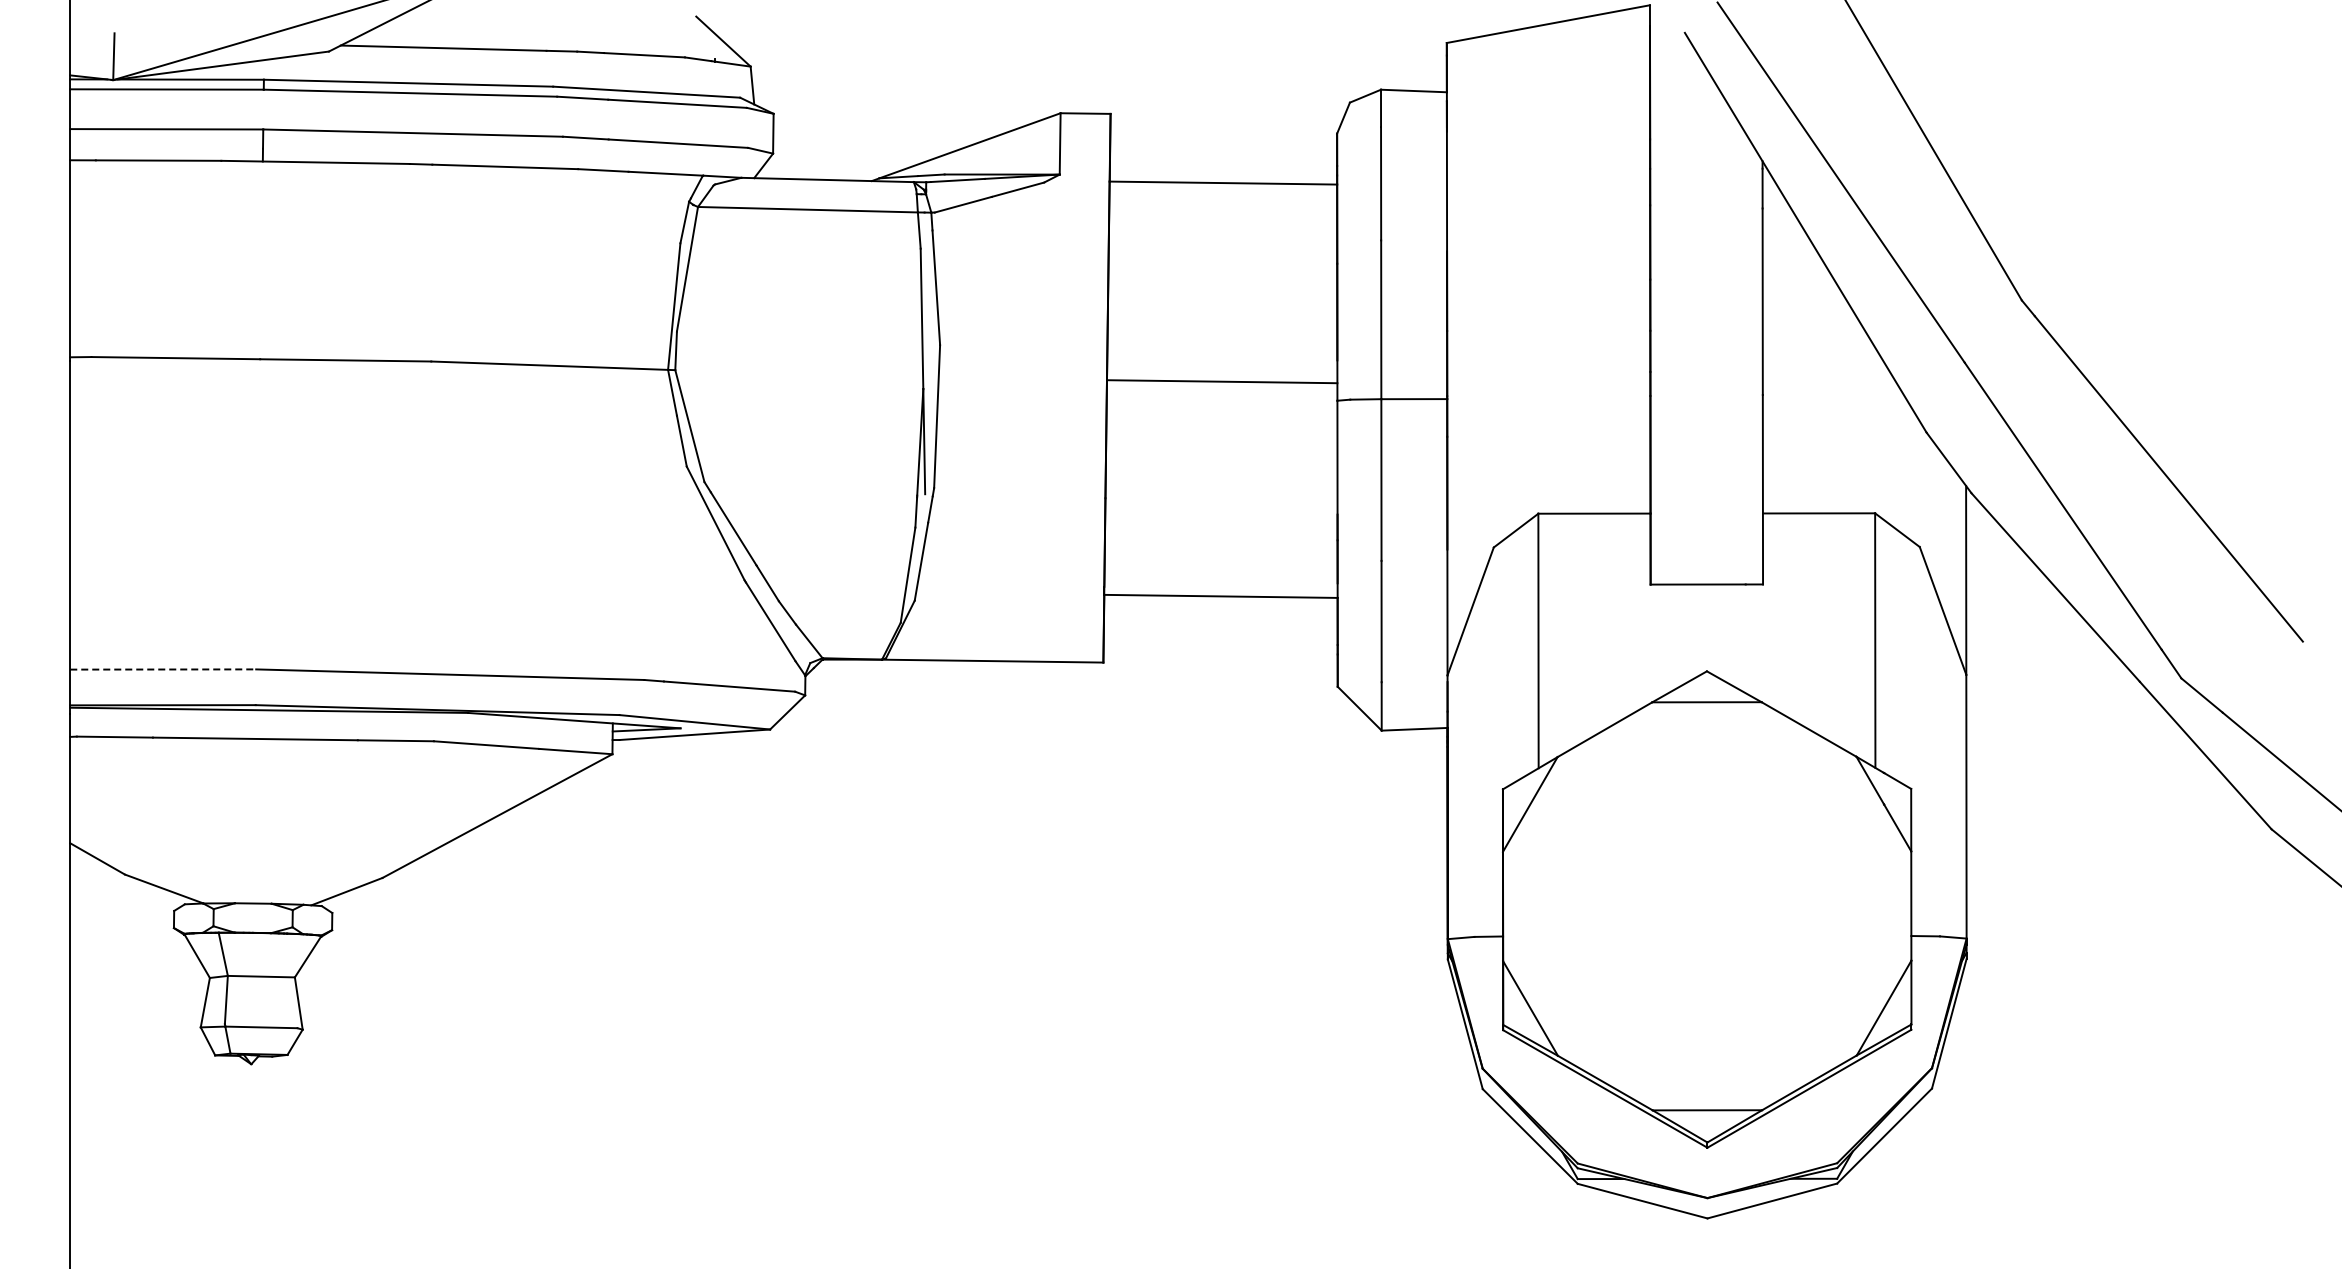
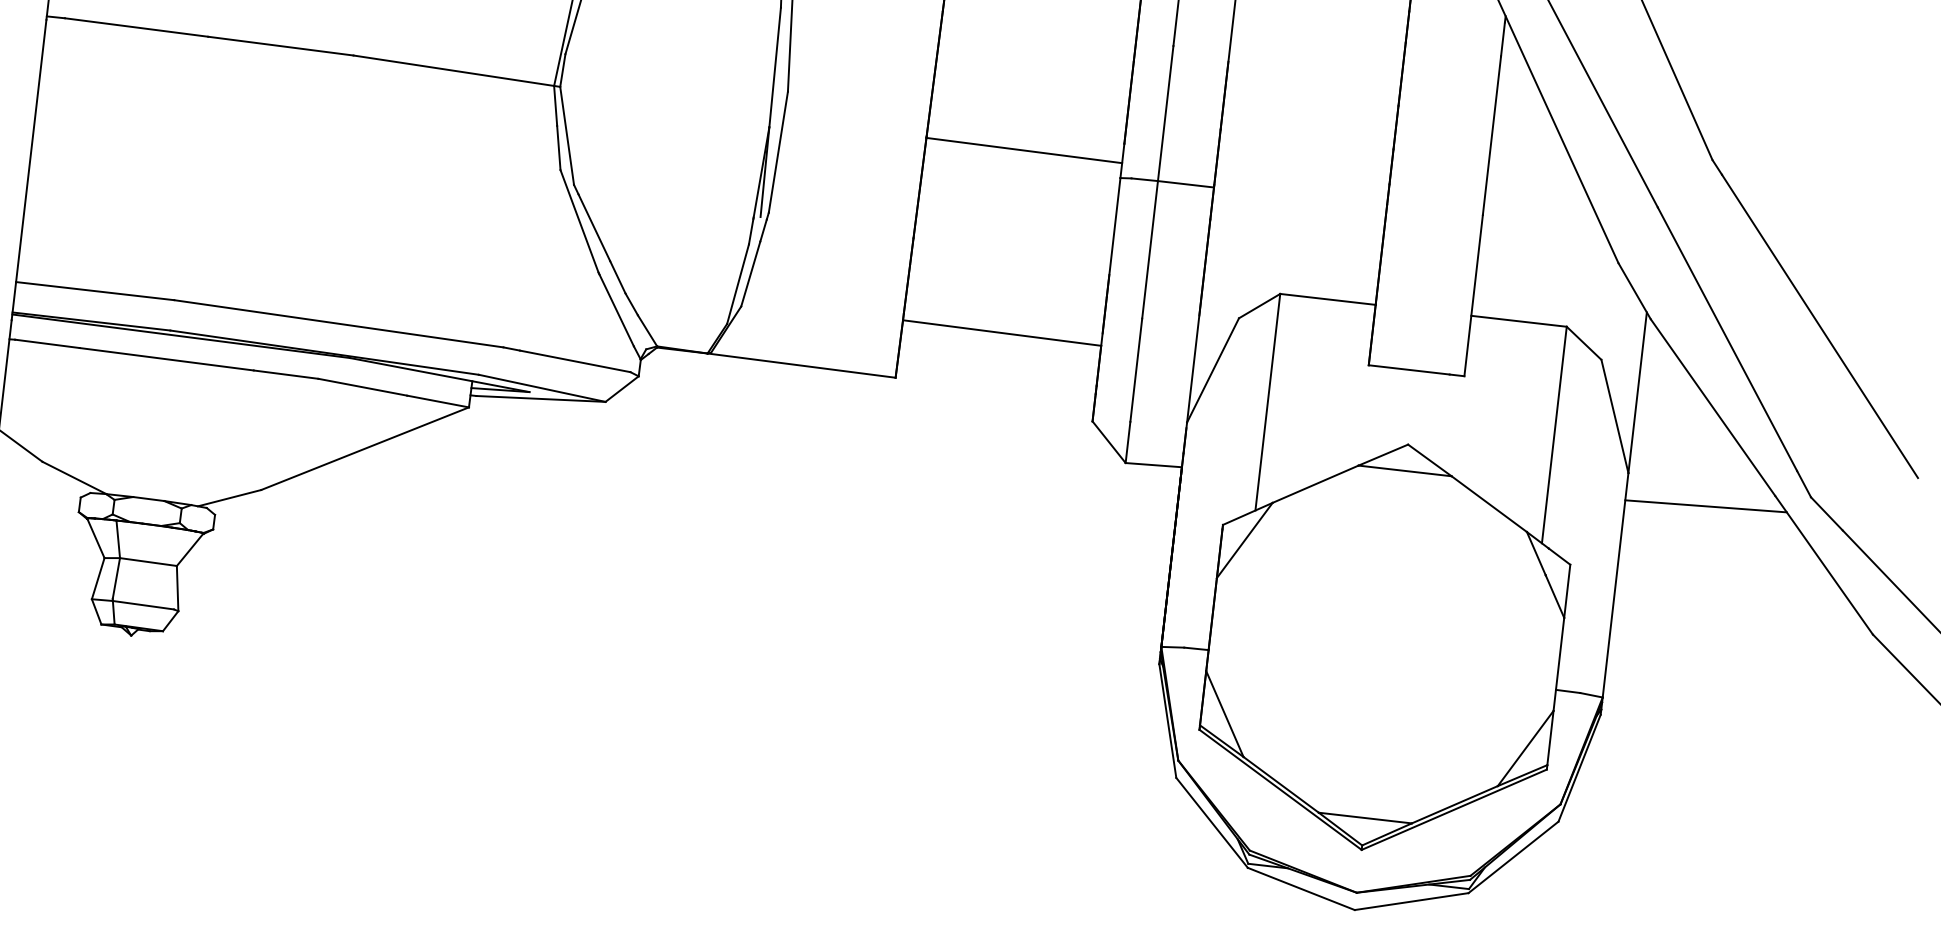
line: (163, 669) -> (95, 291), dashed -> solid
line: (2060, 702) -> (1705, 505), added

